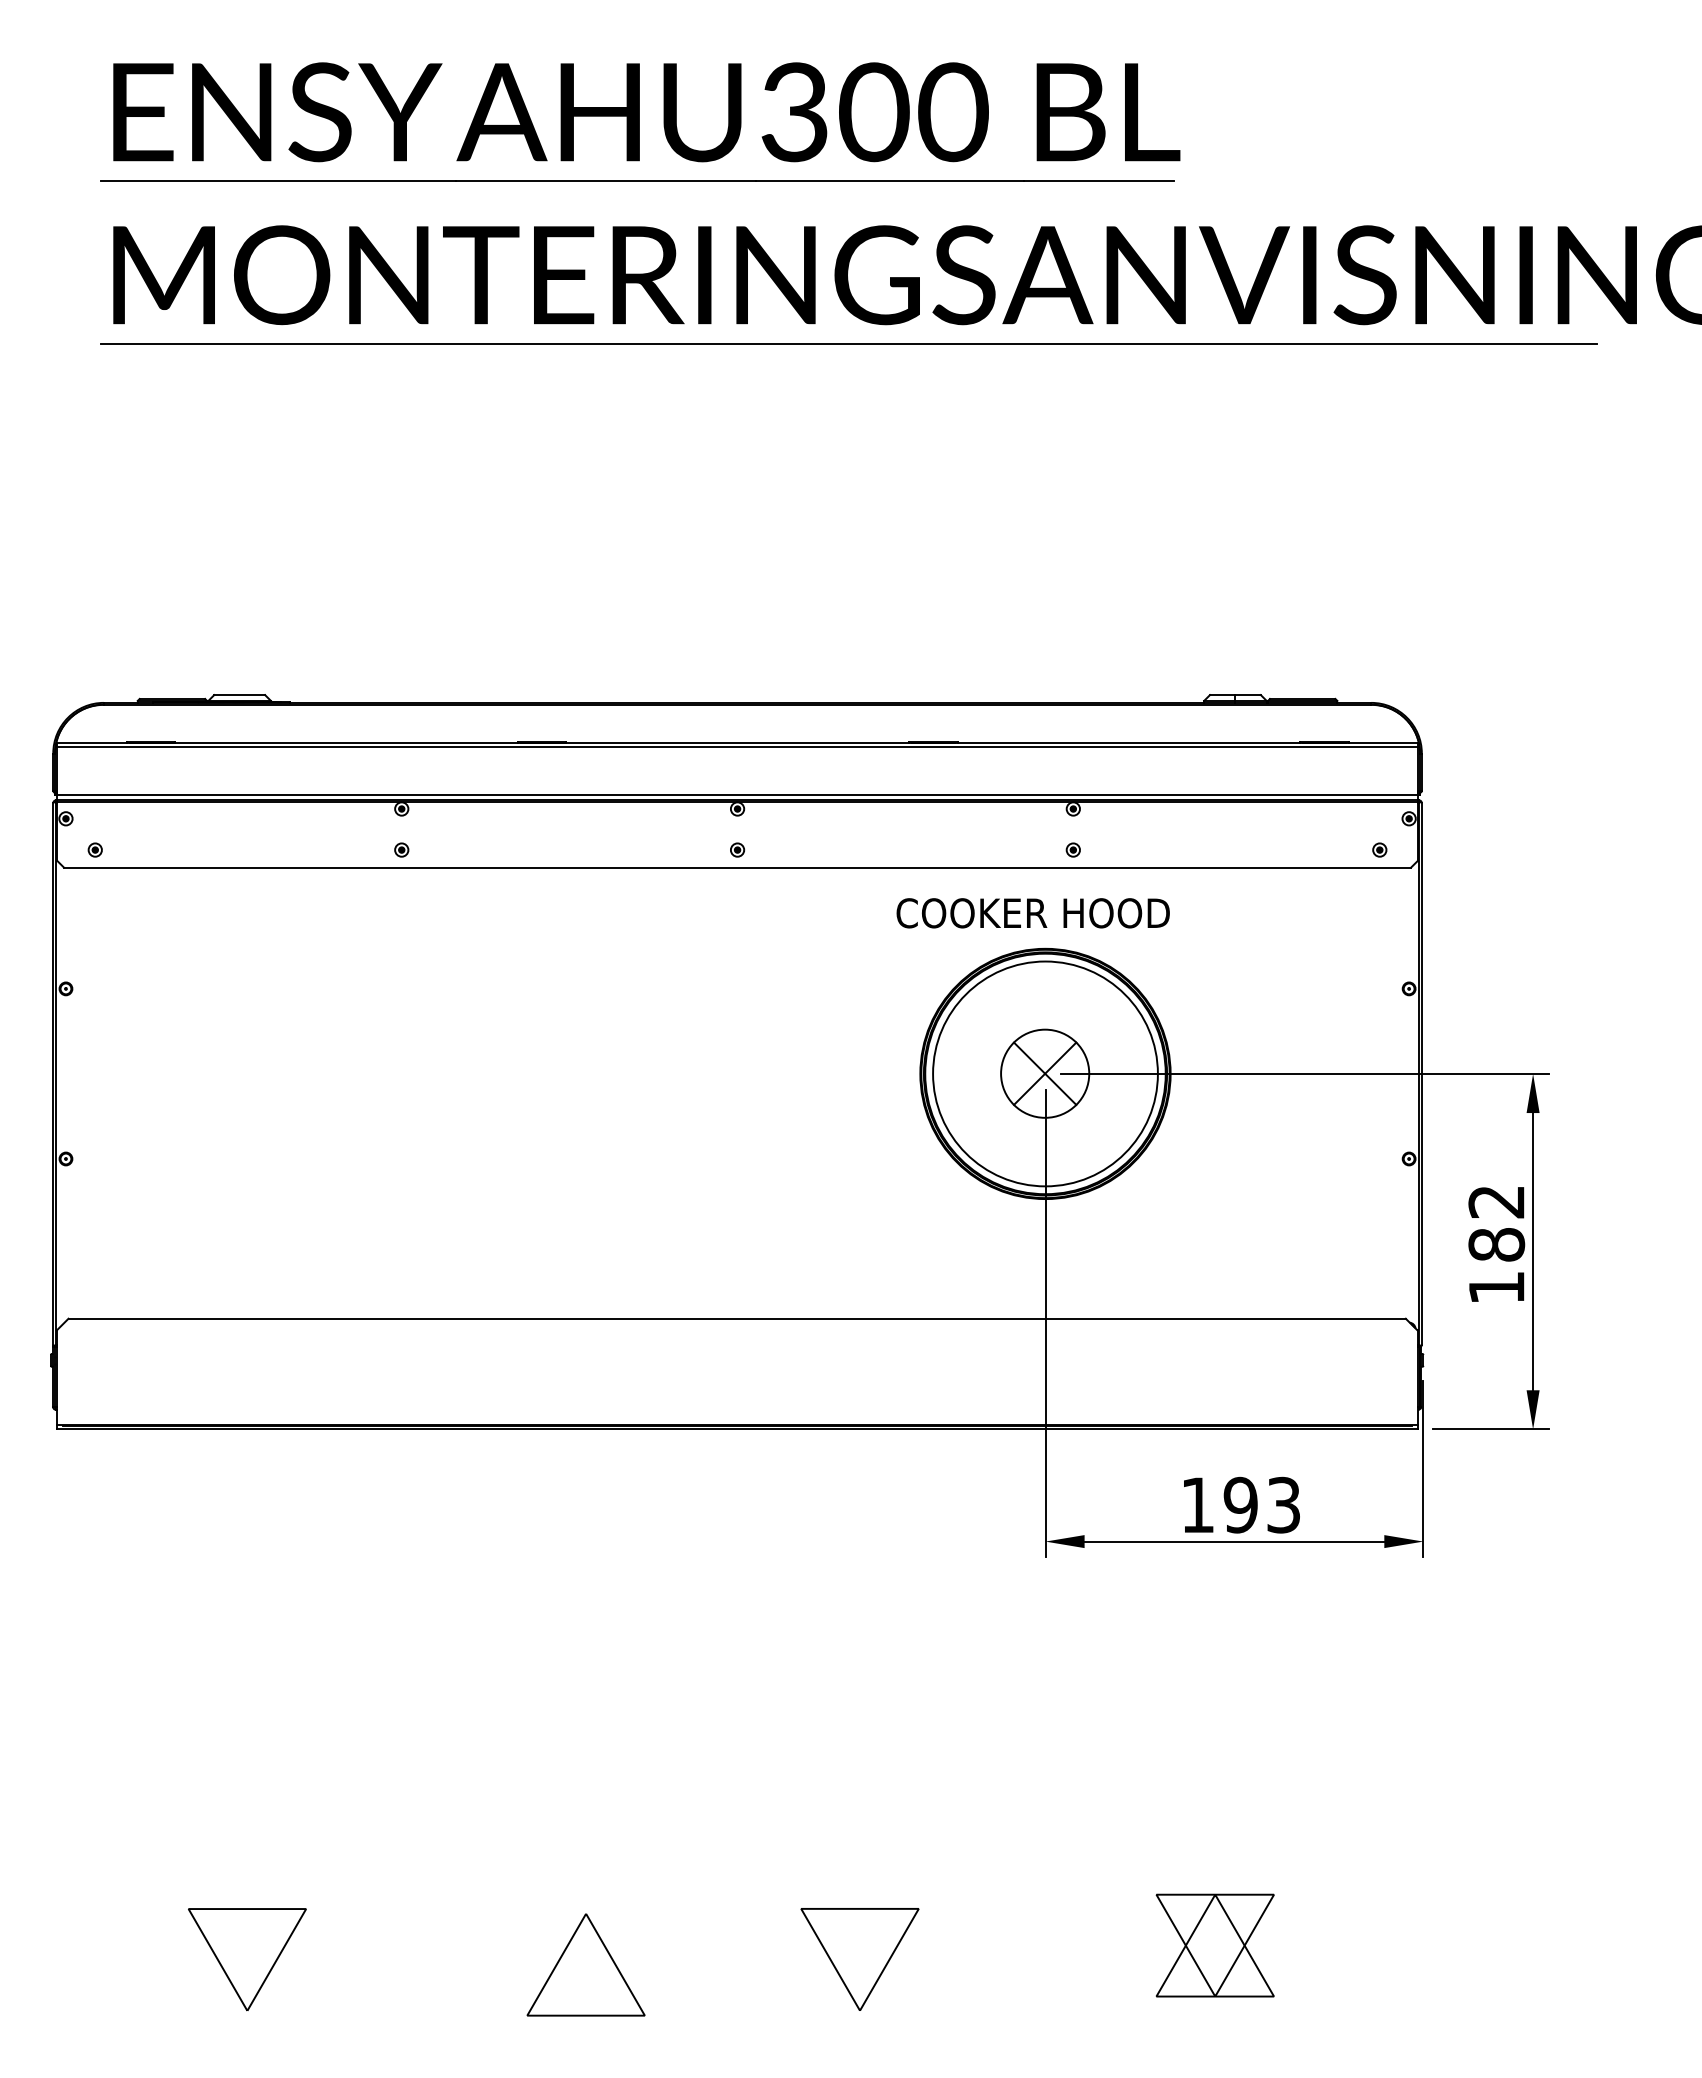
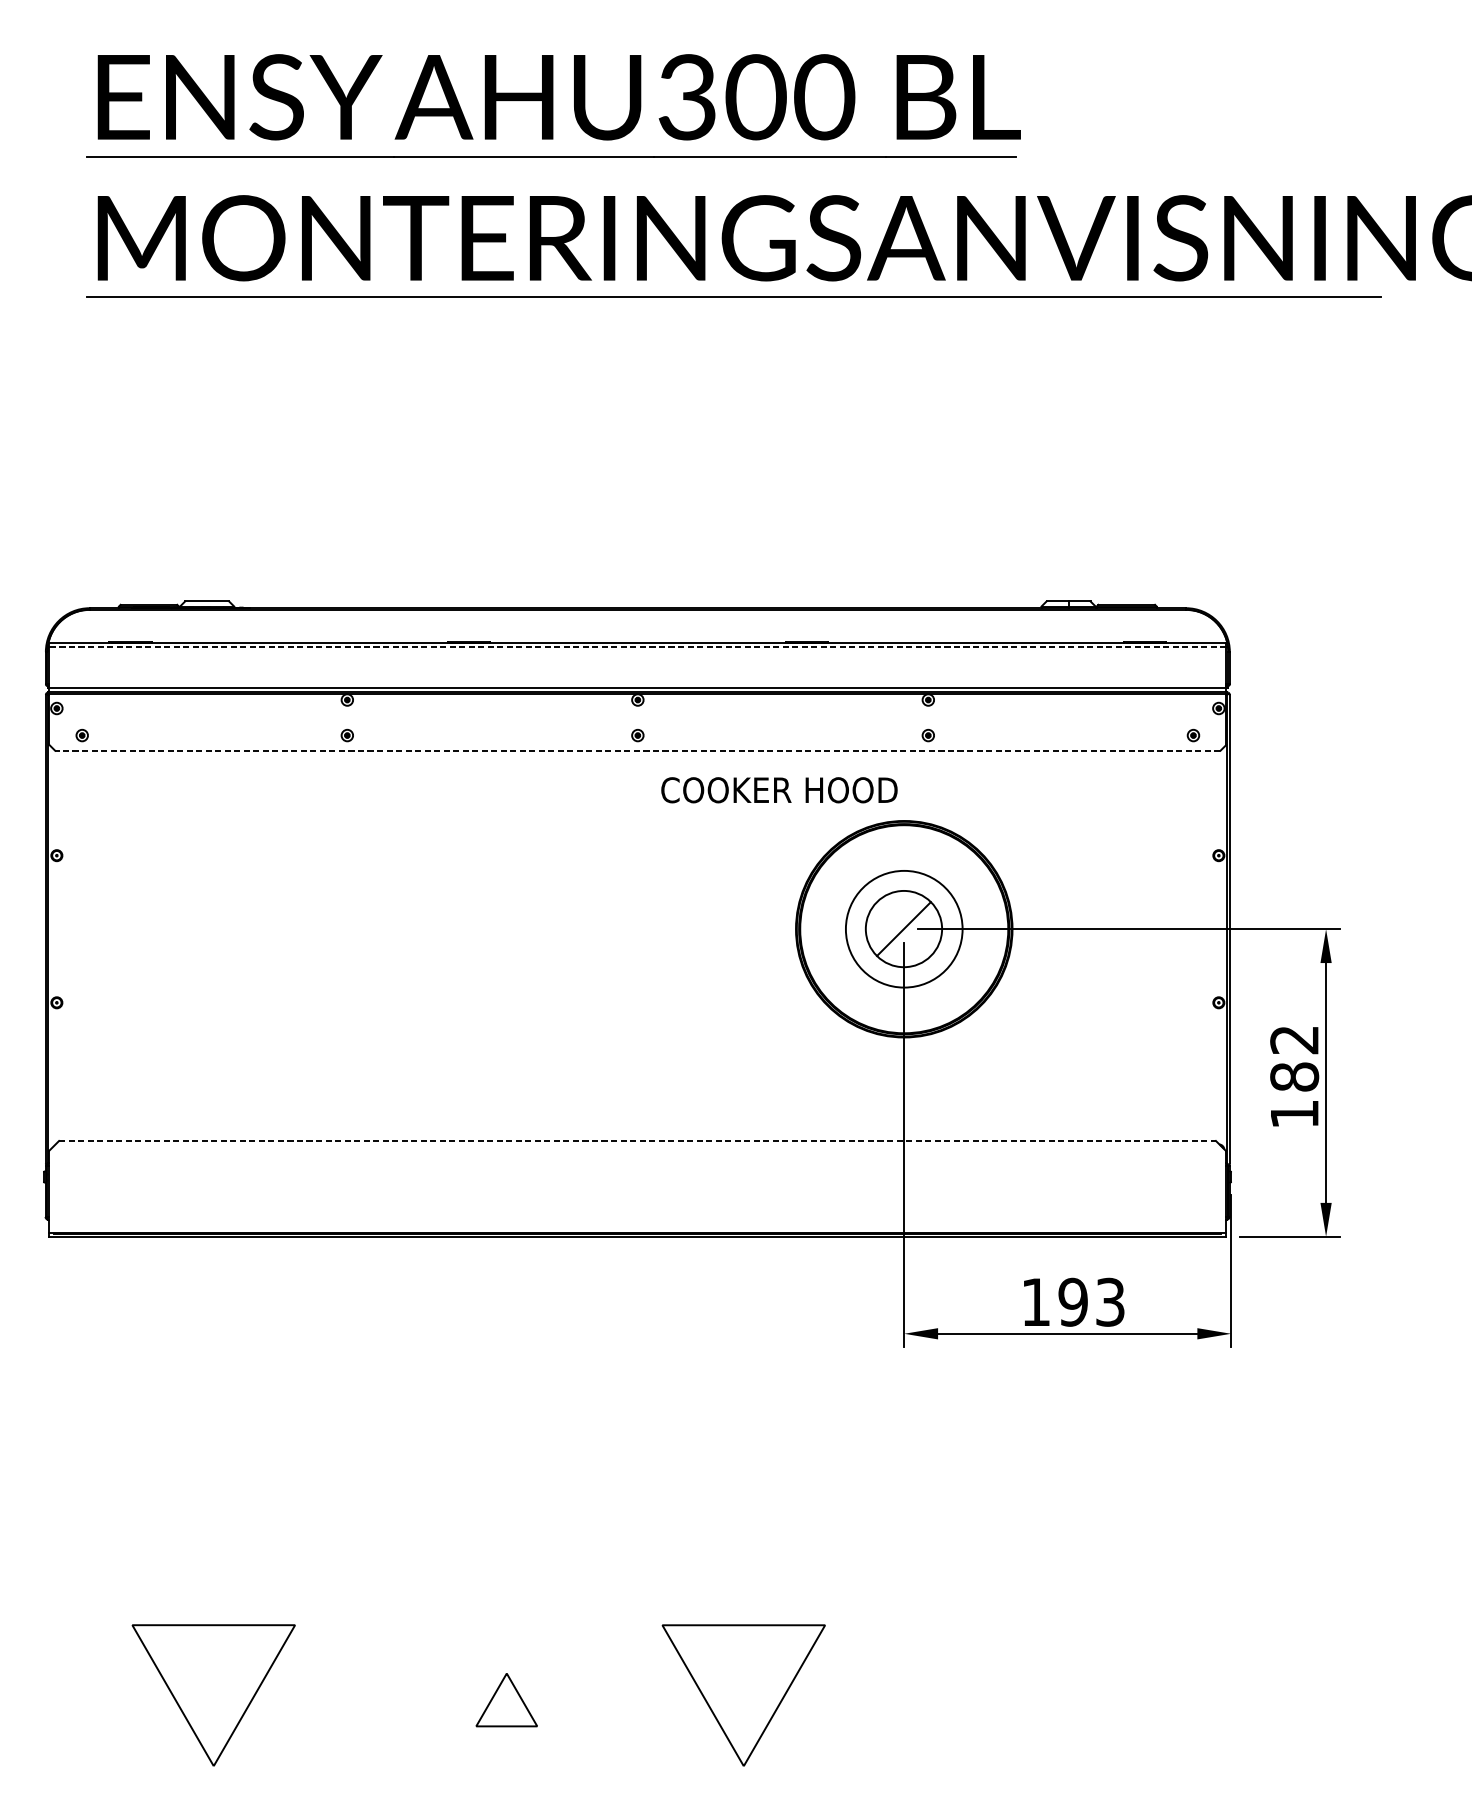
line: (737, 747) -> (637, 646), solid -> dashed
line: (737, 867) -> (637, 750), solid -> dashed
text: (1032, 913) -> (778, 790), moved
line: (1044, 1073) -> (903, 928), removed
circle: (1045, 1073) -> (904, 928), size x0.6
line: (737, 1318) -> (637, 1140), solid -> dashed
part: (1214, 1945) -> (1050, 1683), removed
part: (247, 1959) -> (213, 1695), size x1.6
part: (859, 1959) -> (743, 1695), size x1.6
part: (585, 1964) -> (506, 1699), size x0.6

